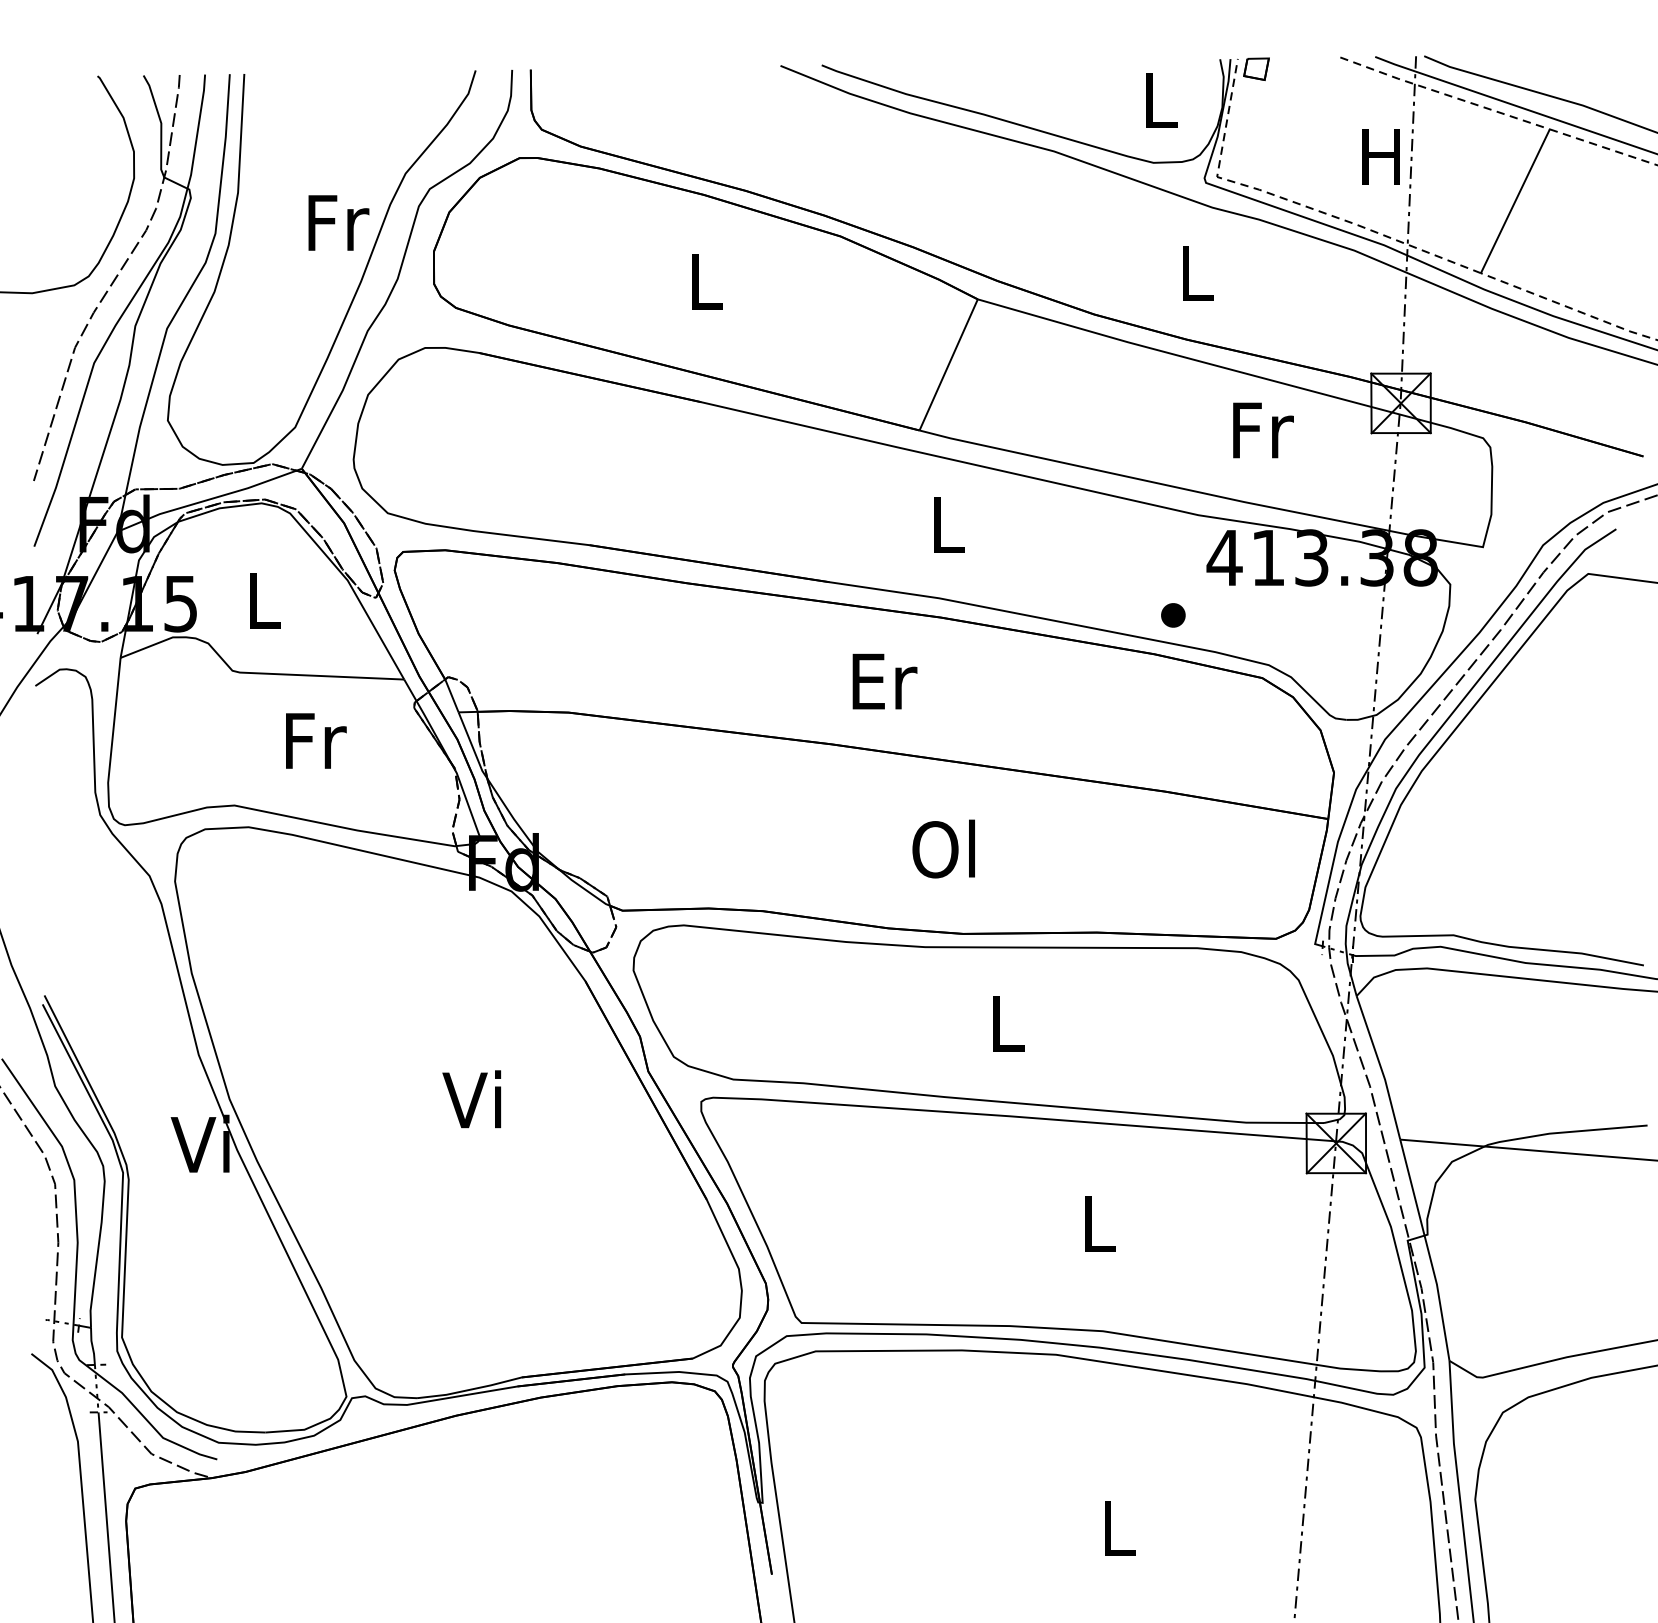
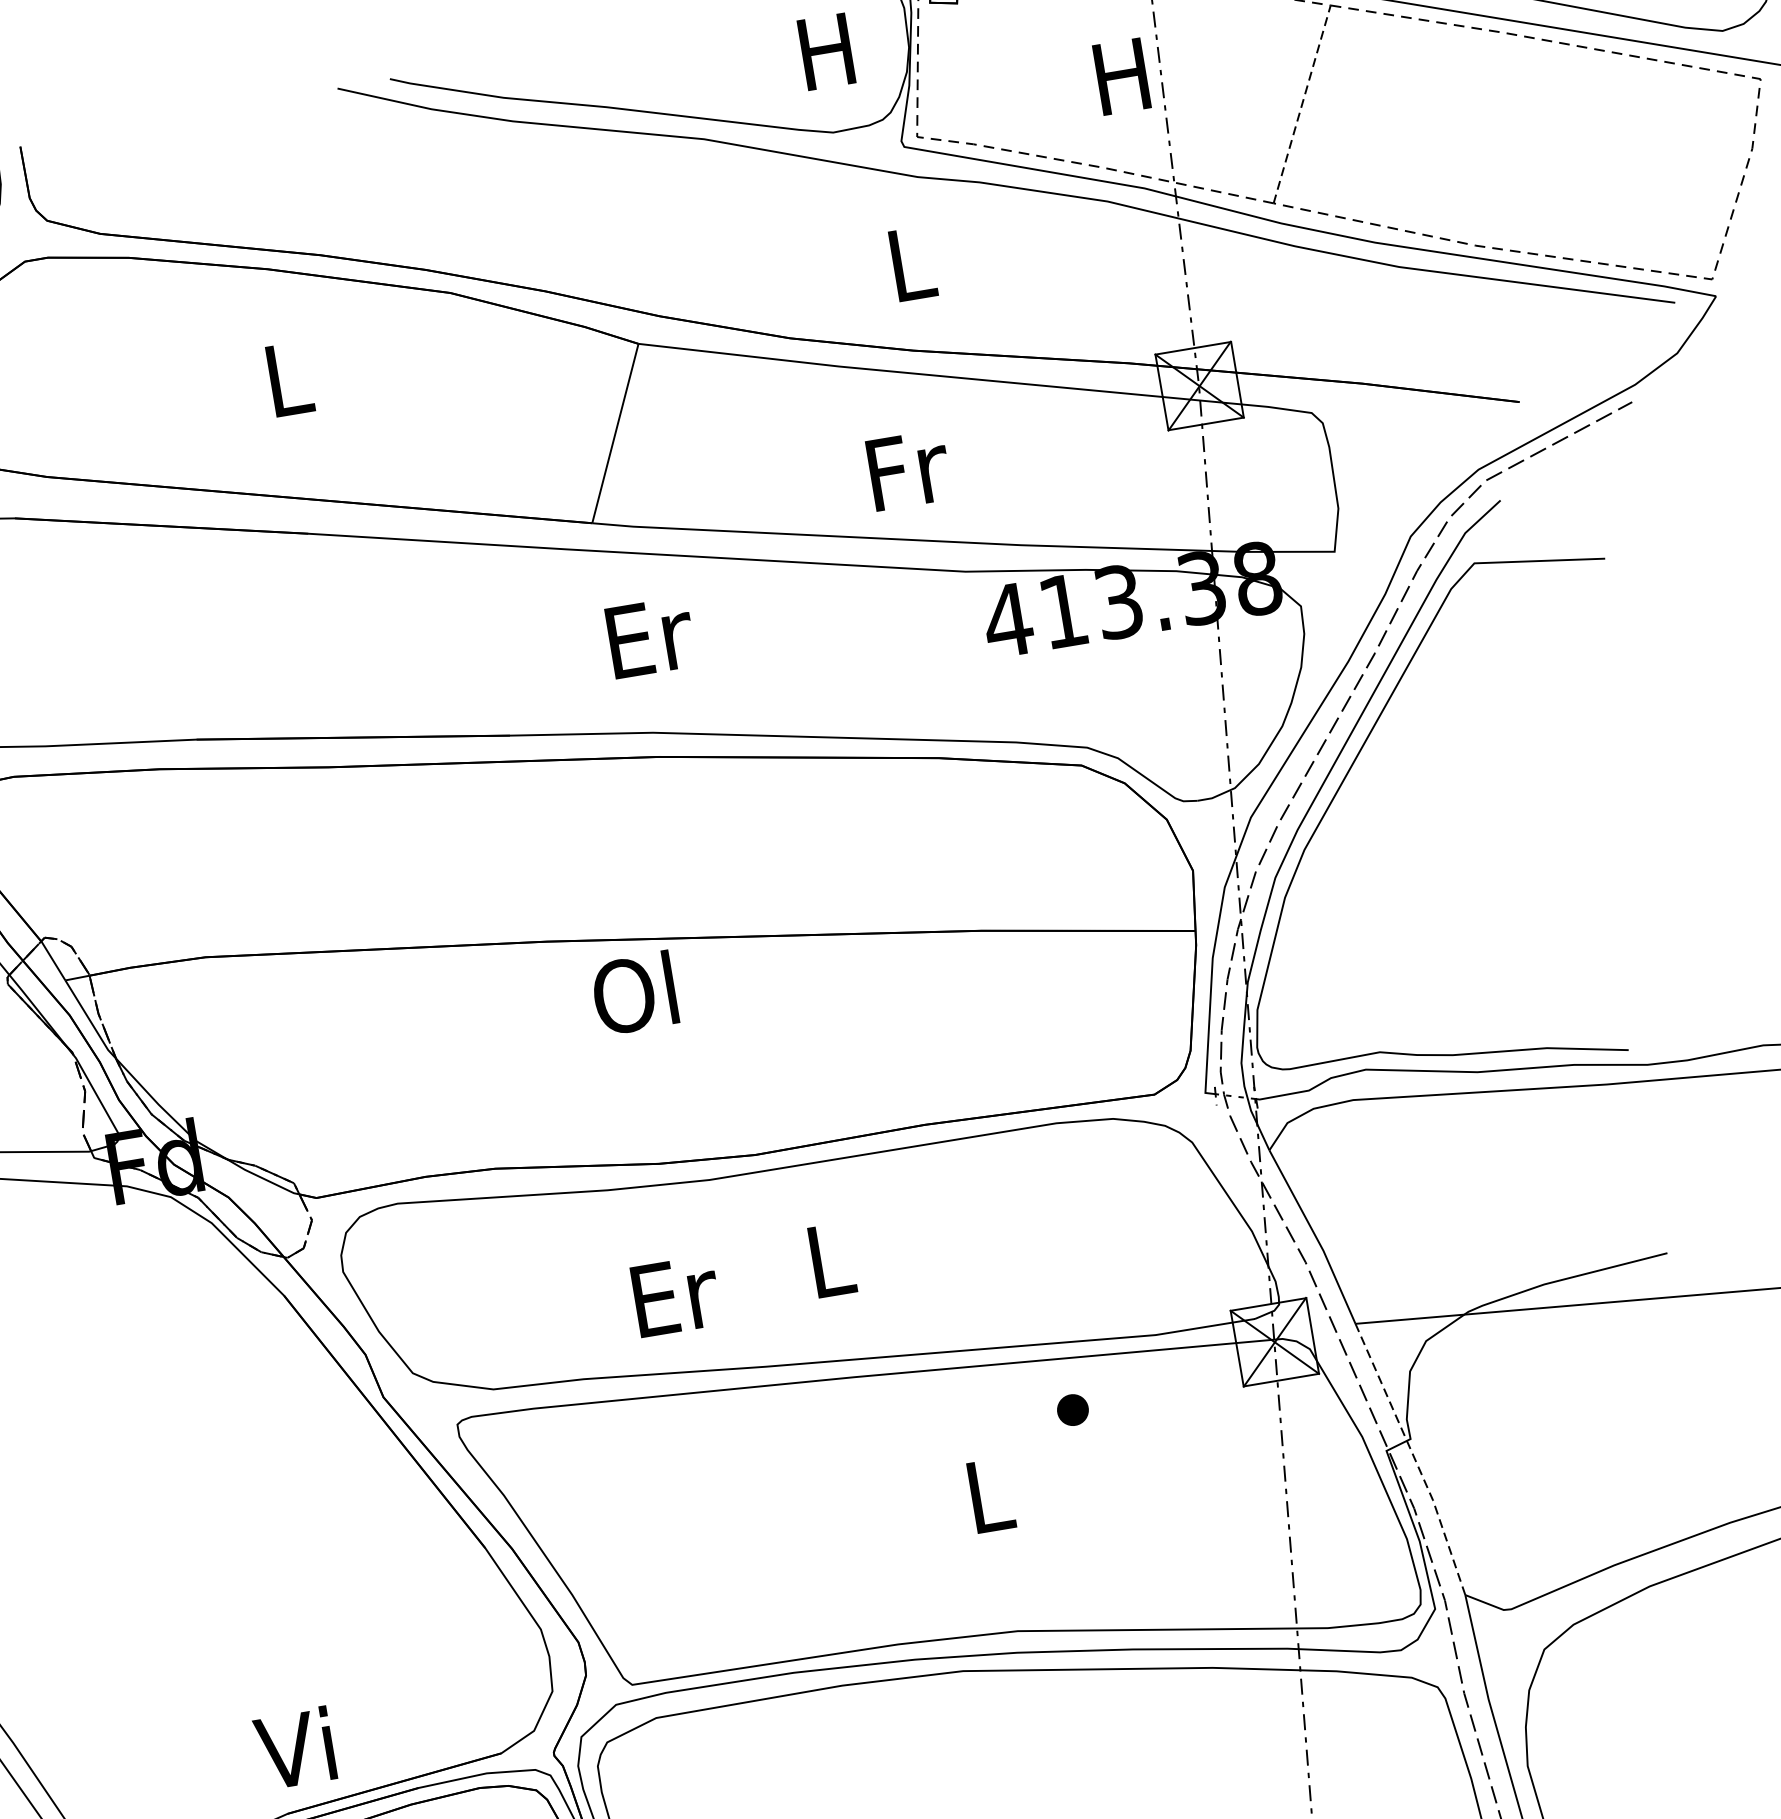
text: (1158, 100) -> (826, 52), L -> H
line: (1515, 201) -> (1302, 104), solid -> dashed
text: (1263, 430) -> (909, 470), moved
text: (949, 524) -> (650, 636), L -> Er
part: (1173, 615) -> (1073, 1410), moved
text: (884, 681) -> (675, 1296), moved
text: (943, 848) -> (634, 992), moved
text: (471, 1099) -> (294, 1748), moved
line: (1428, 1249) -> (1414, 1457), solid -> dashed

